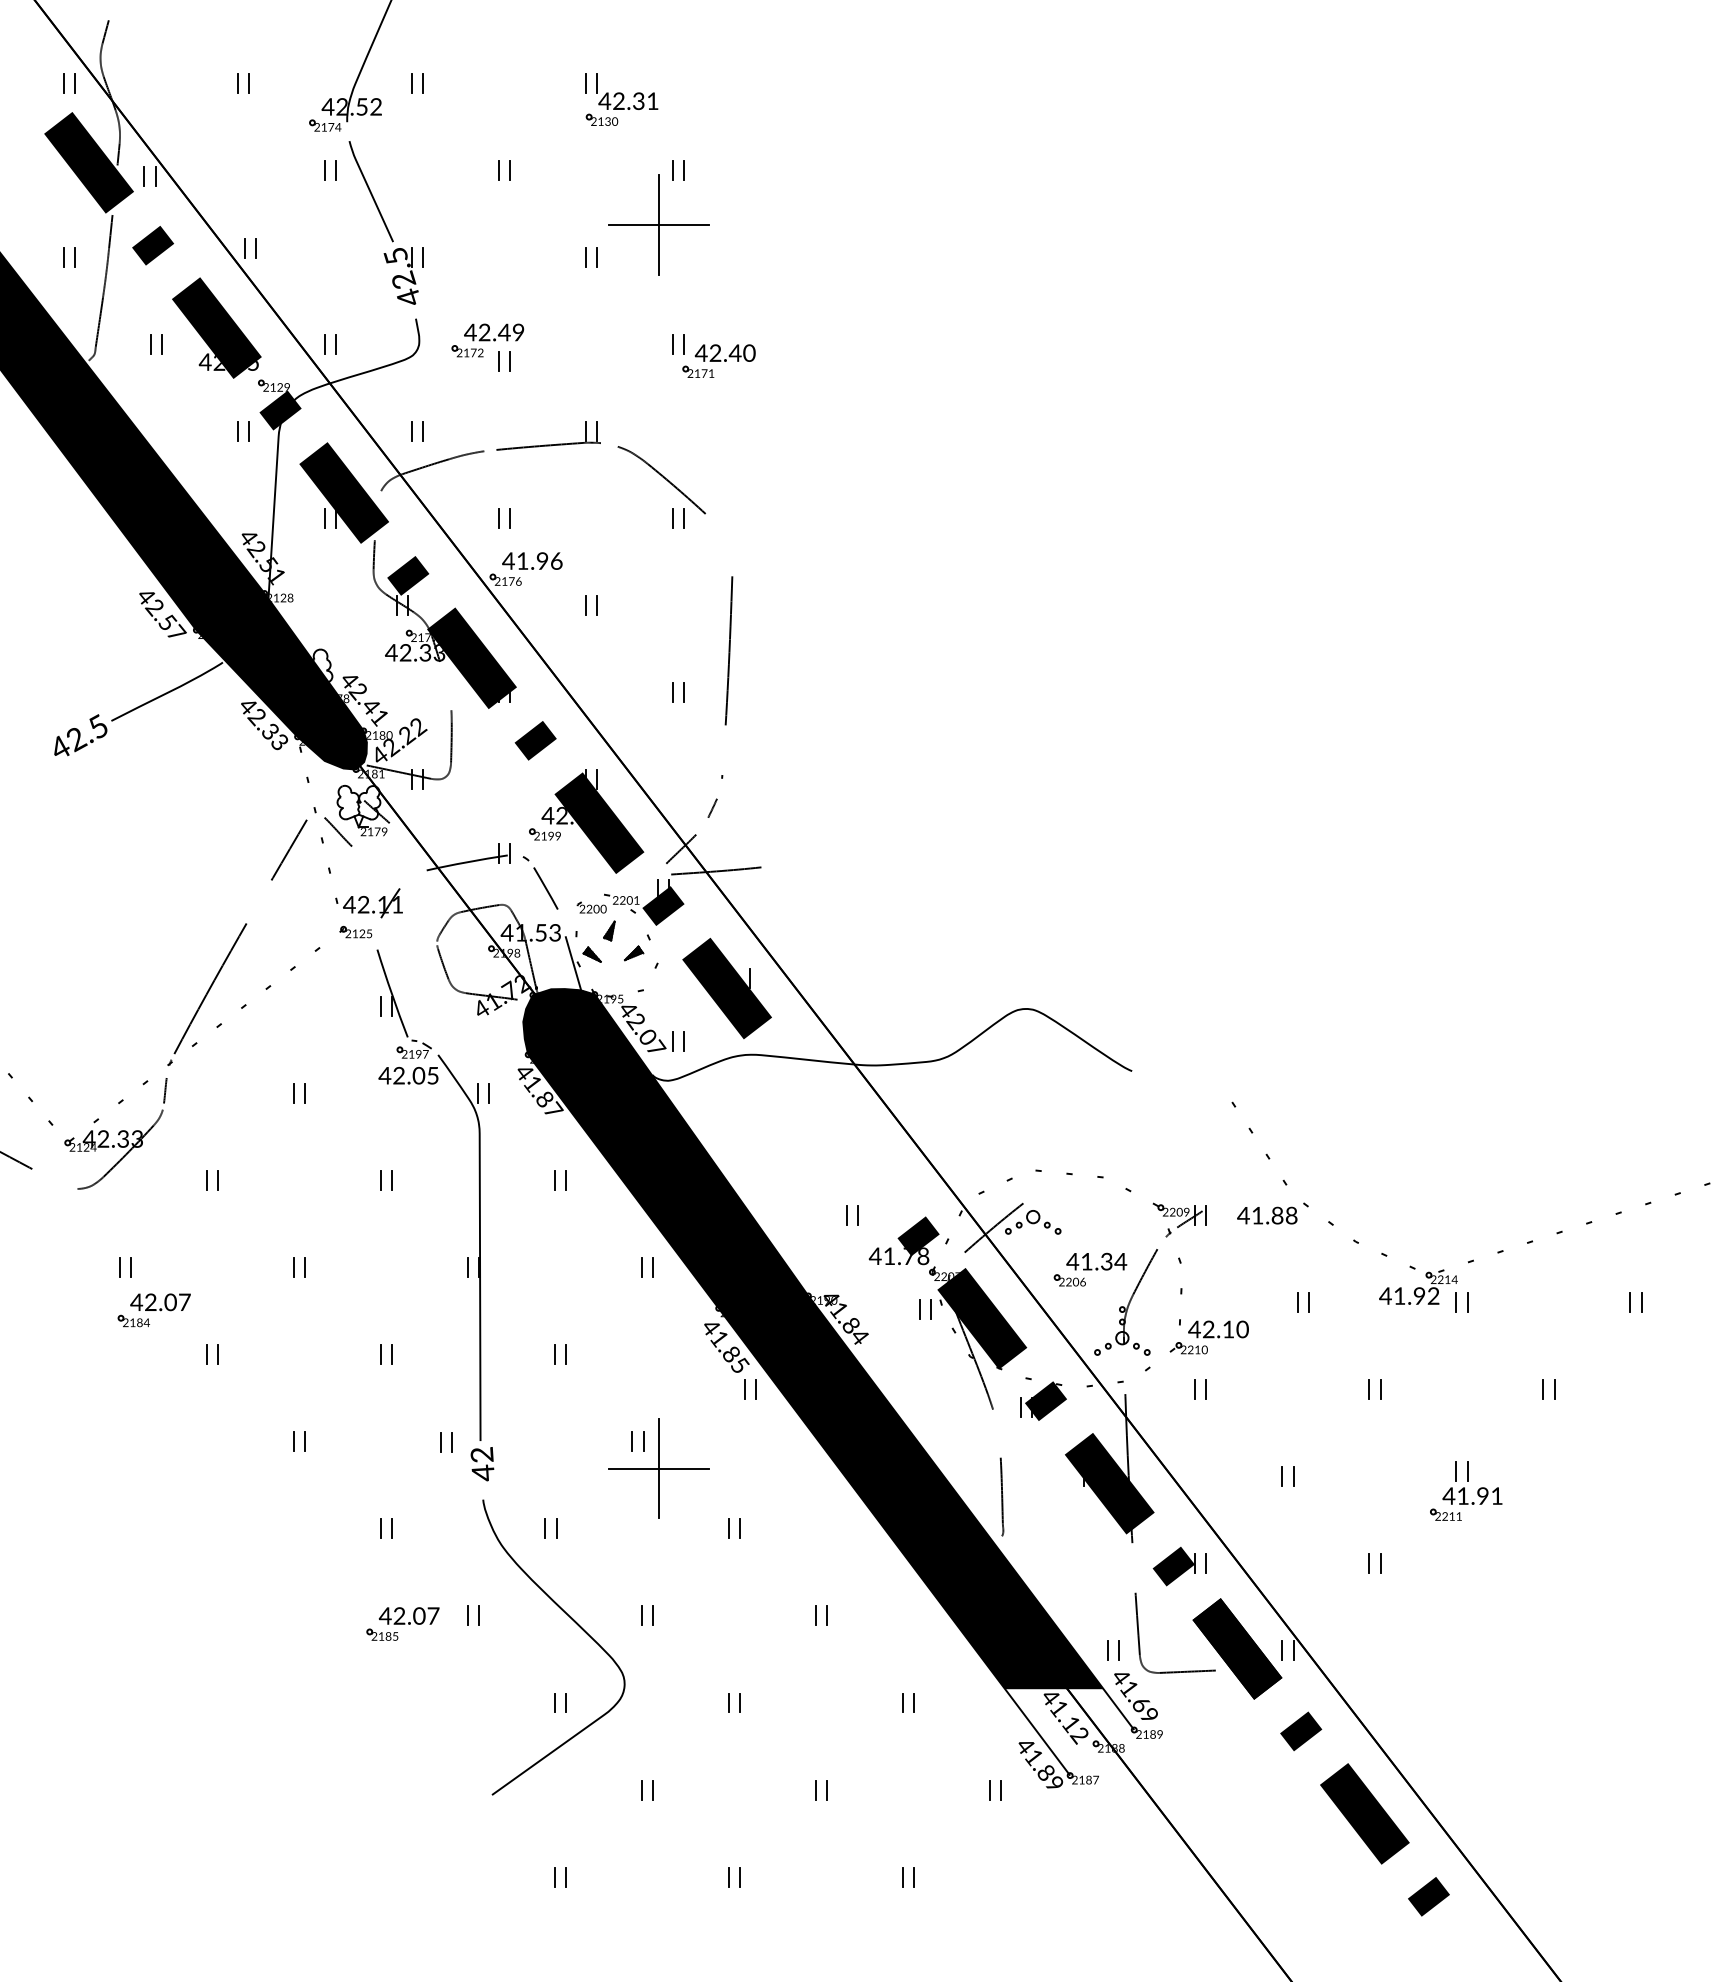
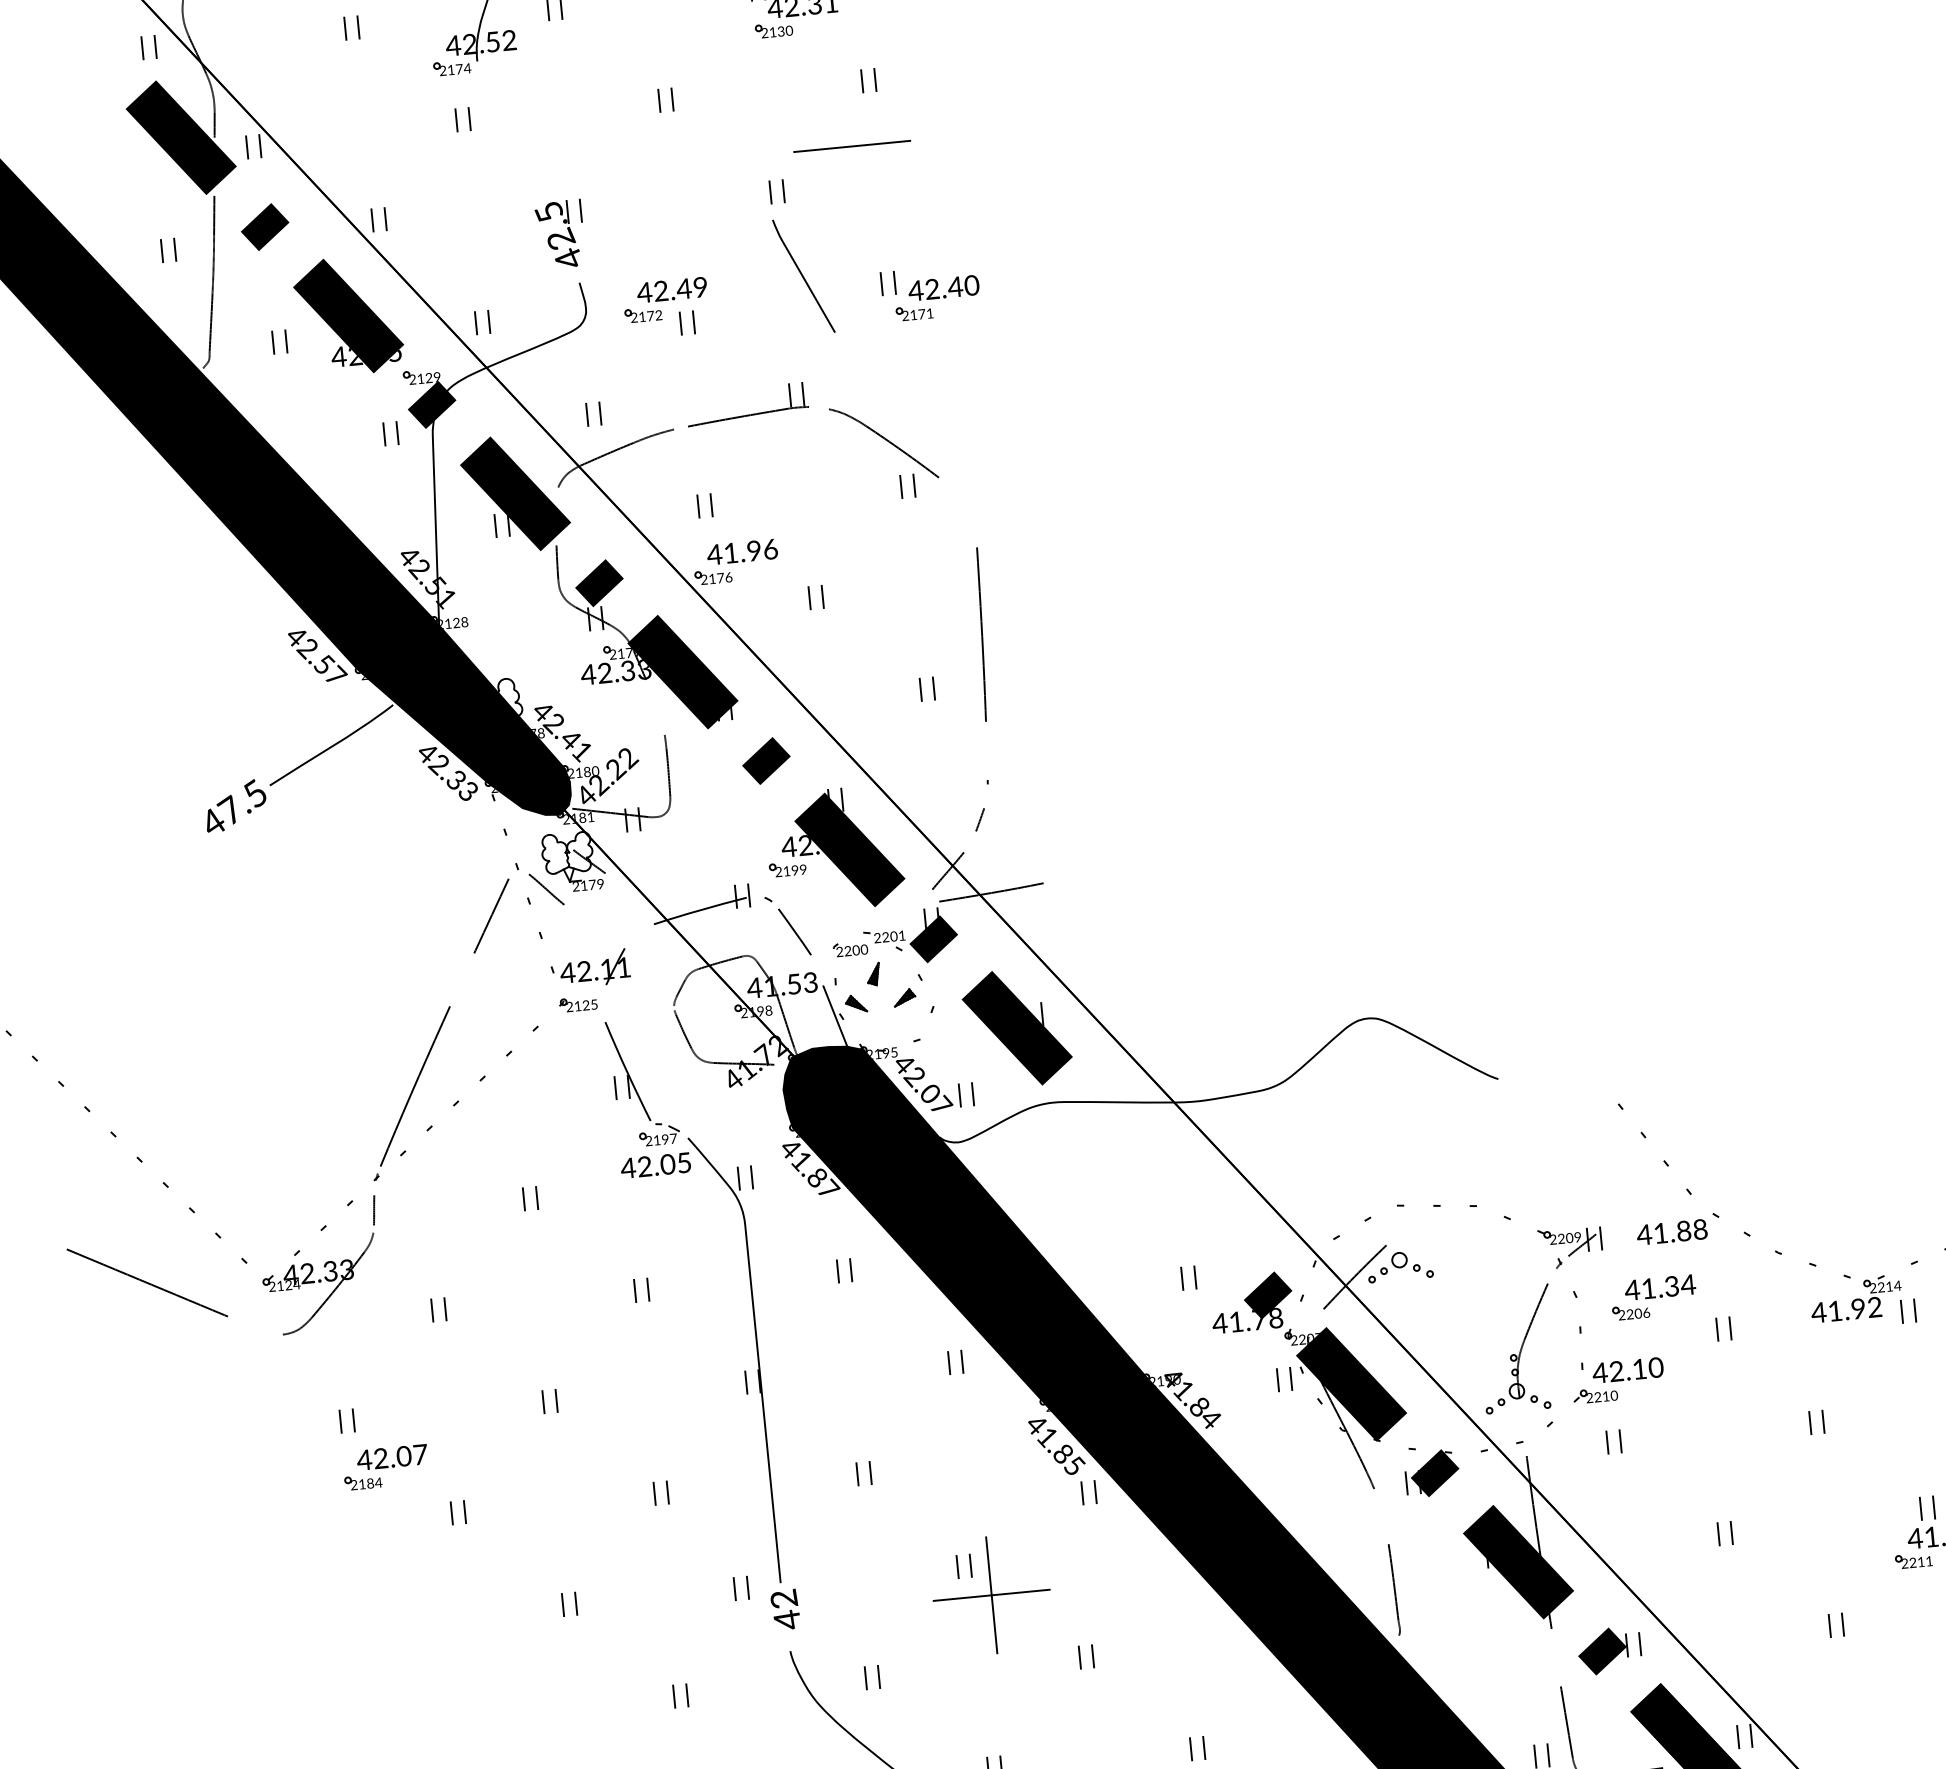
curve: (370, 191) -> (802, 276), moved
line: (659, 224) -> (852, 145), removed
text: (75, 738) -> (229, 810), 42.5 -> 47.5
part: (1090, 1269) -> (1653, 1297), moved

